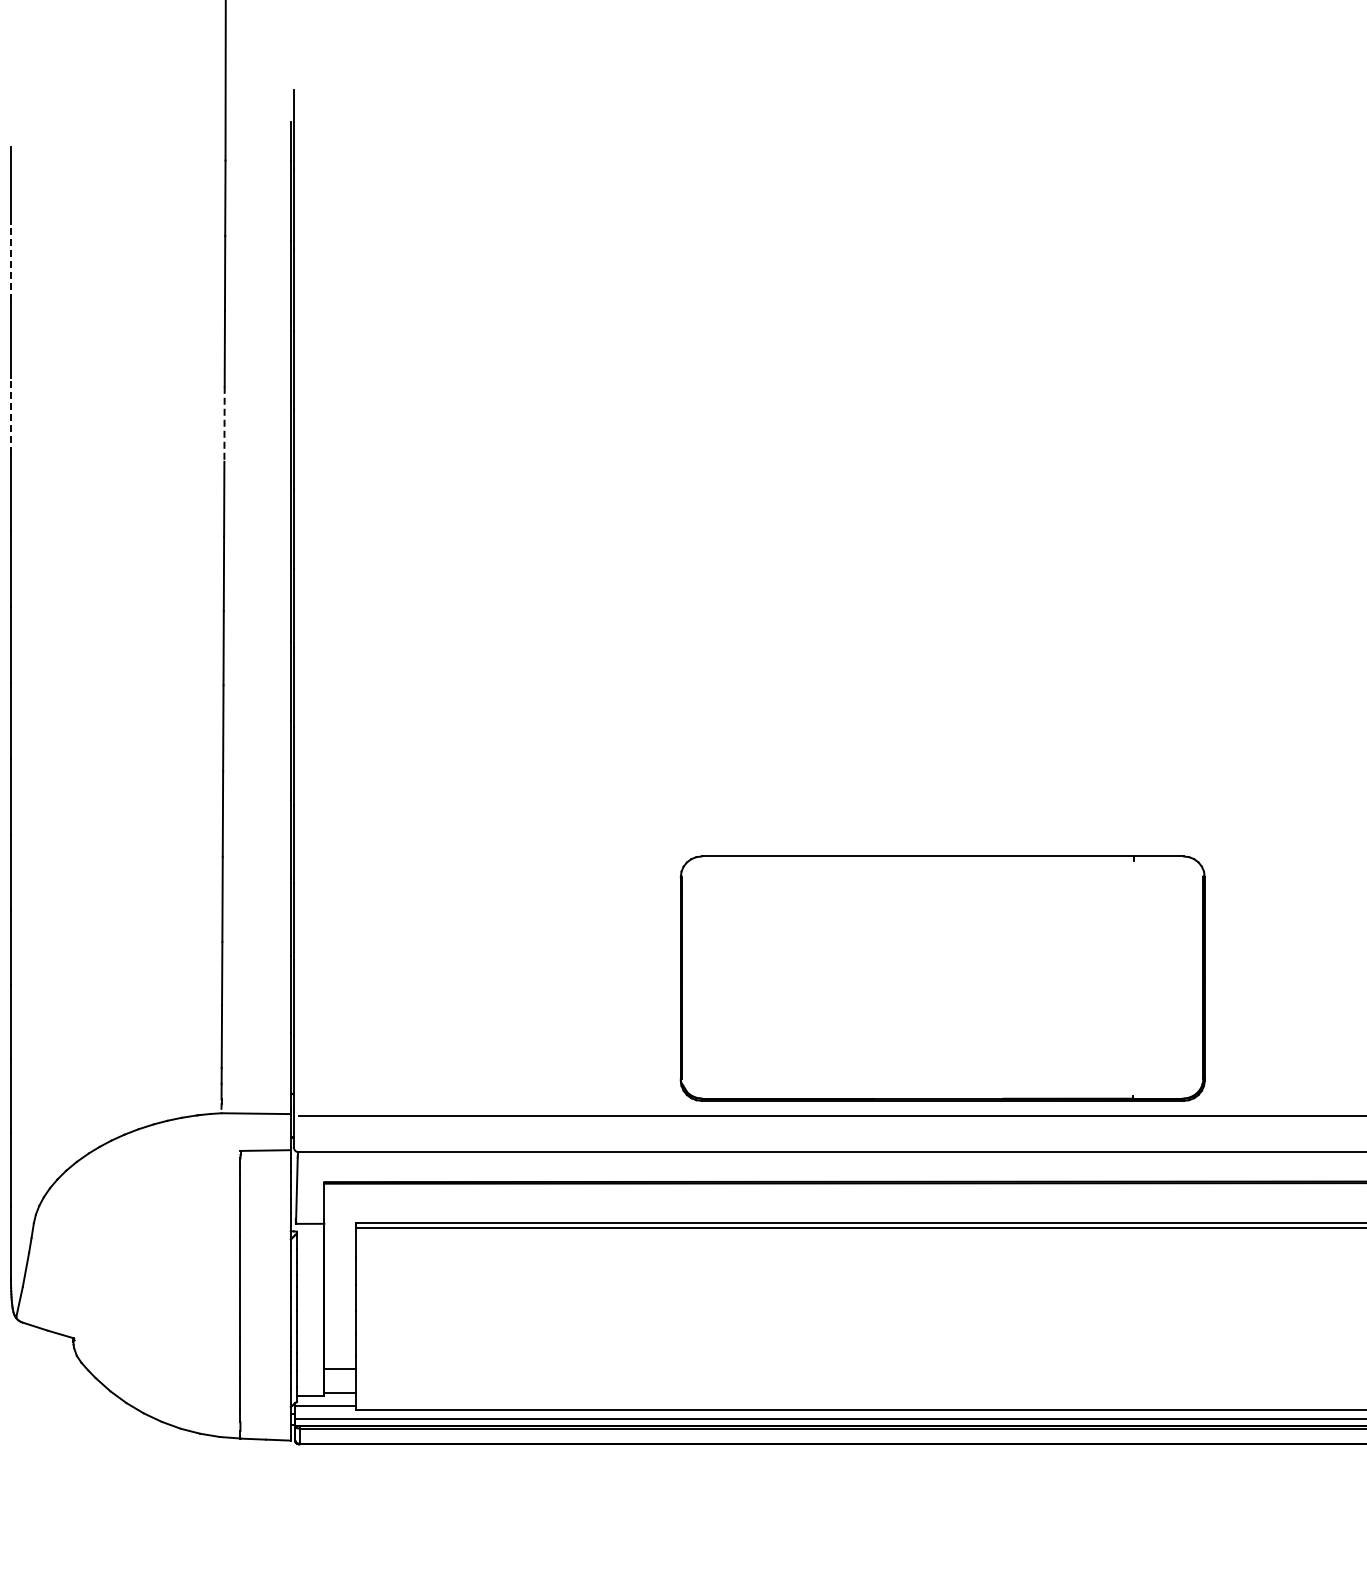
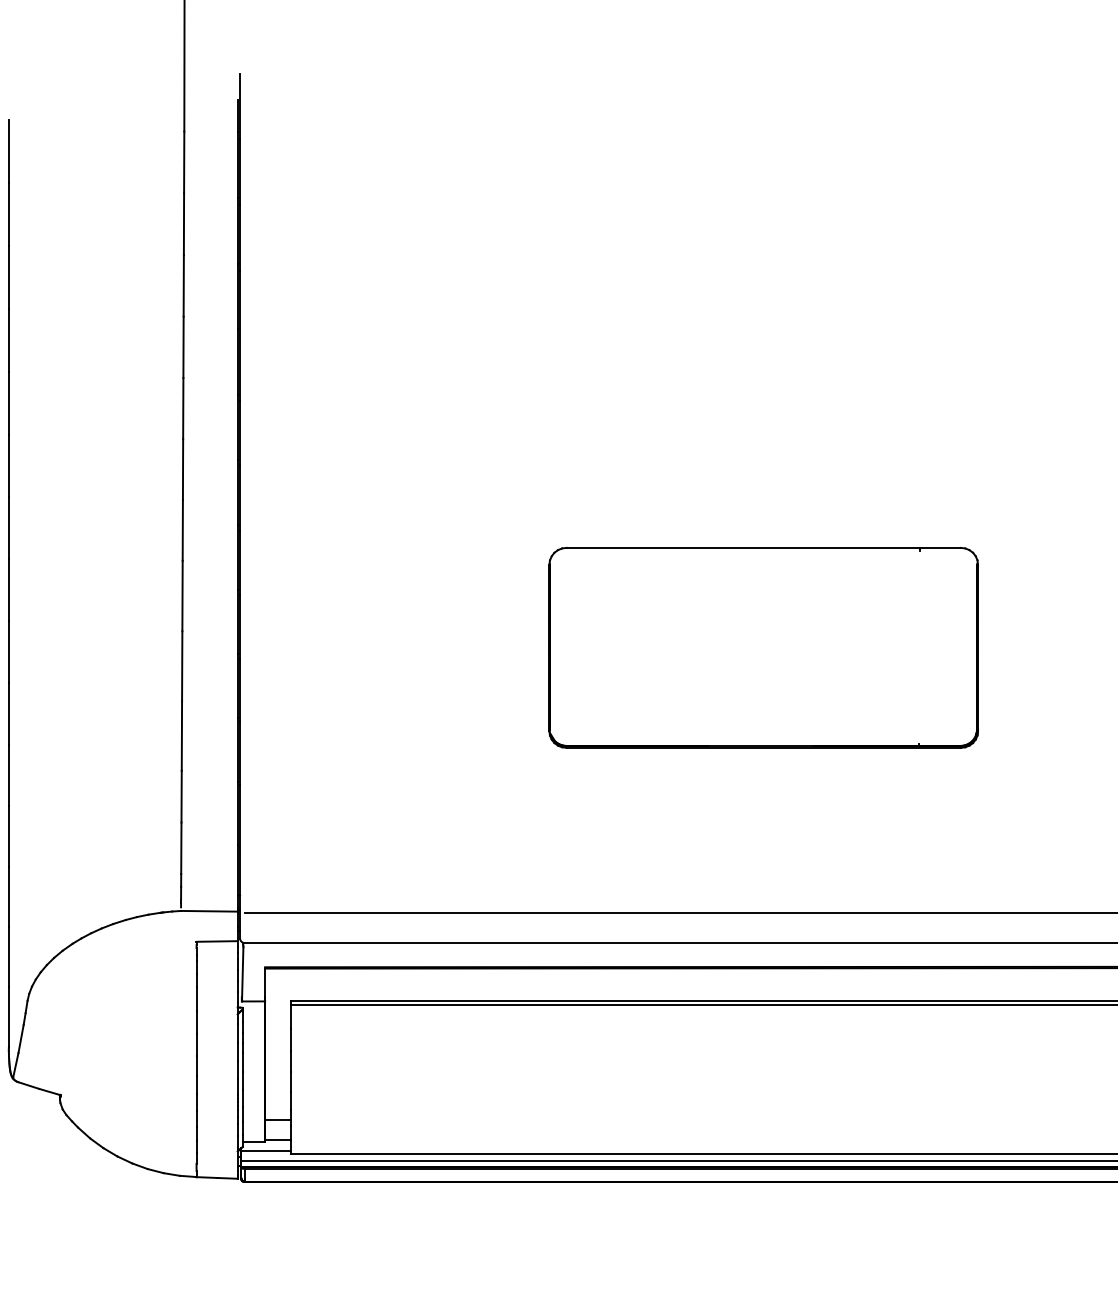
line: (11, 261) -> (9, 214), dashed -> solid
line: (11, 415) -> (9, 340), dashed -> solid
line: (224, 424) -> (183, 347), dashed -> solid
part: (942, 978) -> (763, 647), moved

